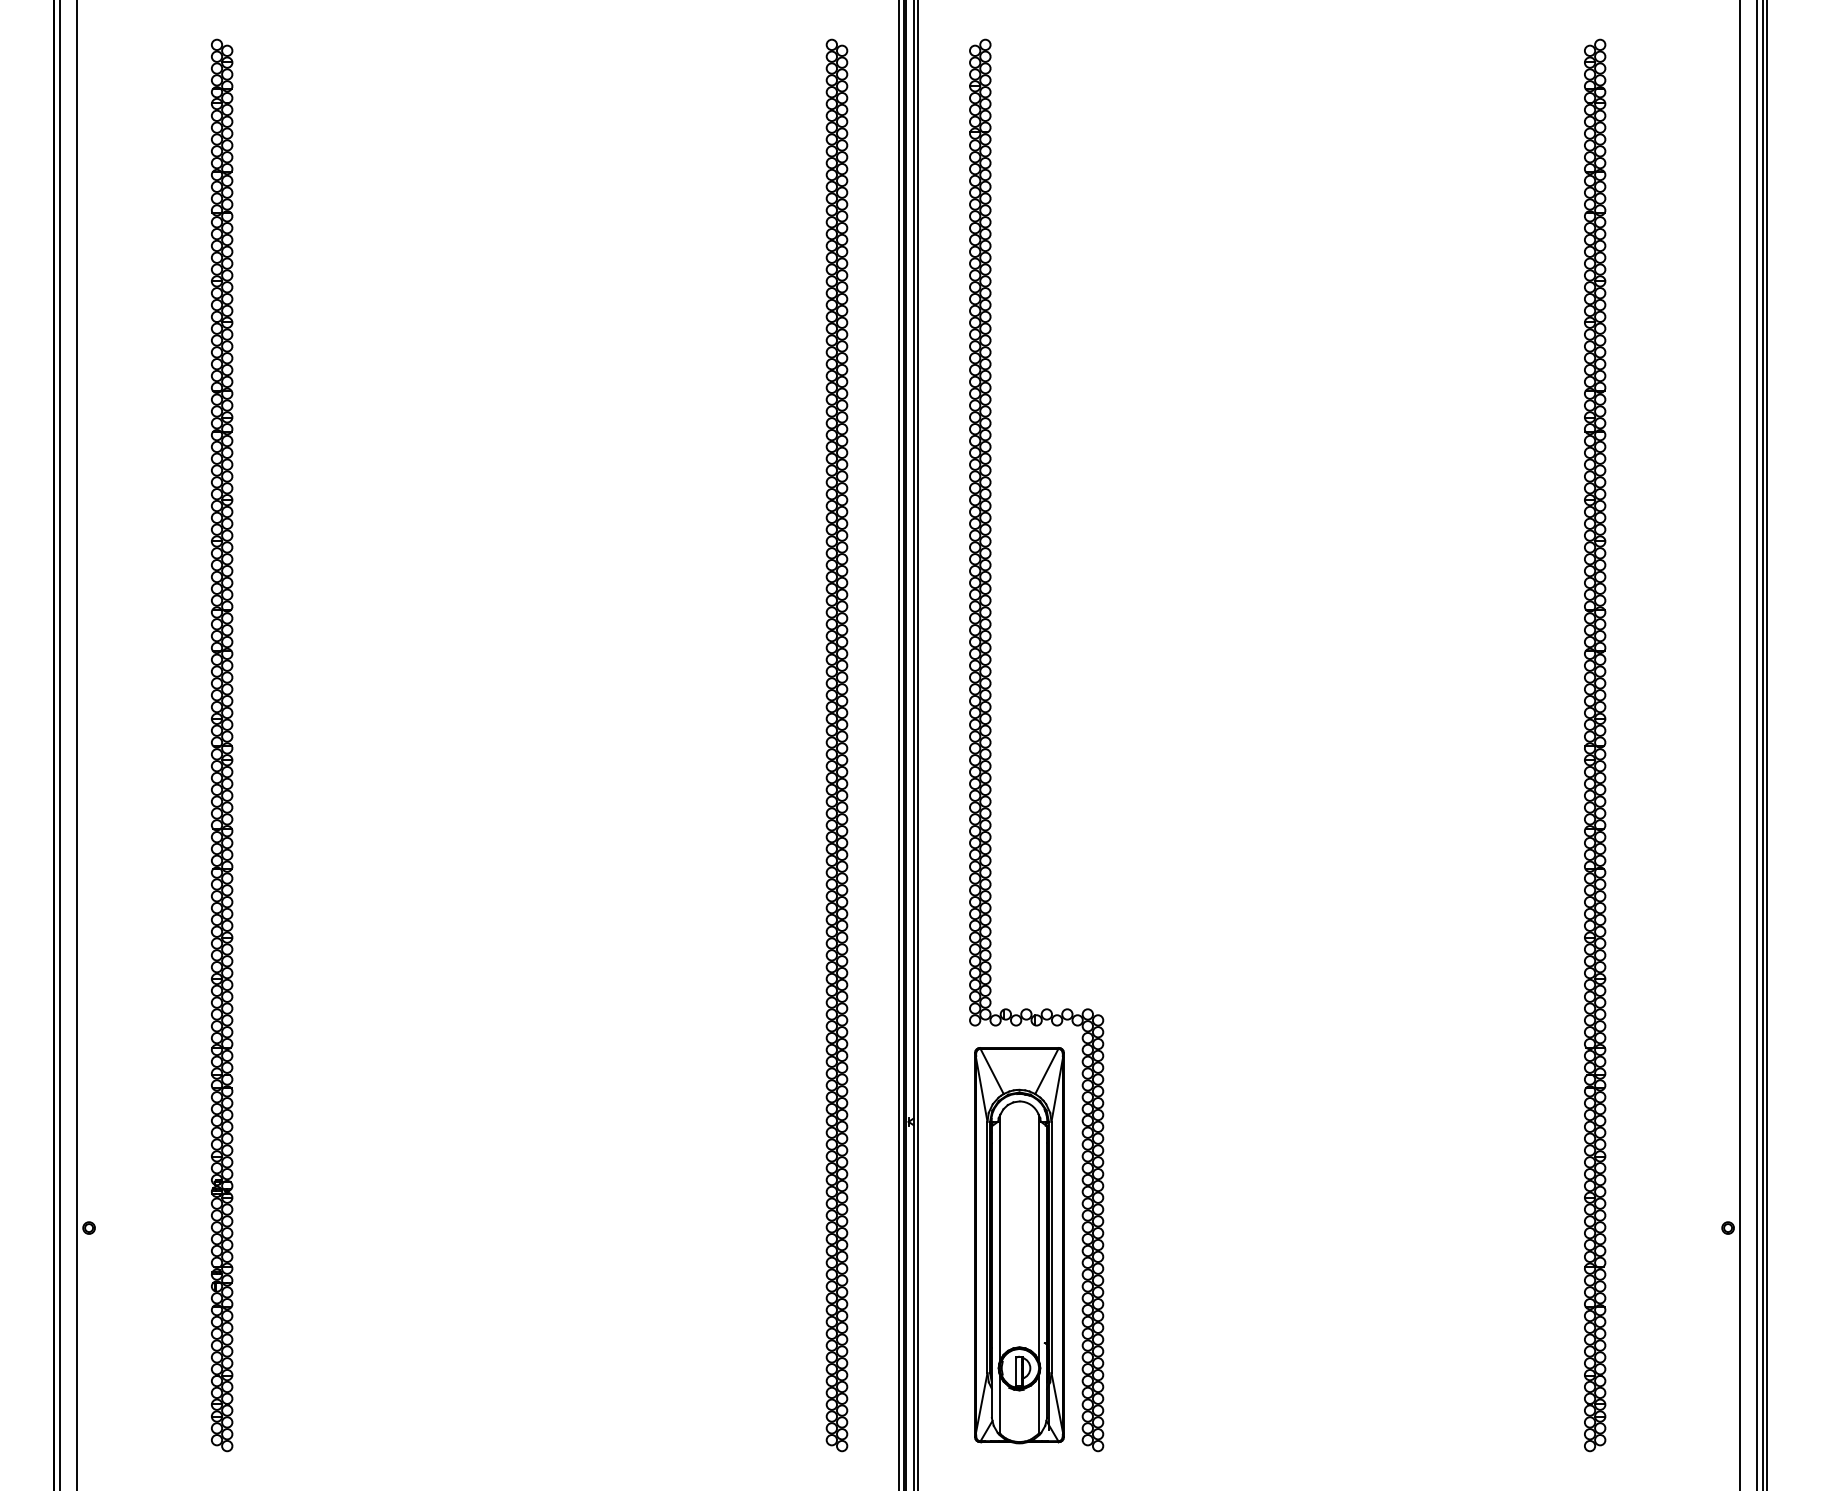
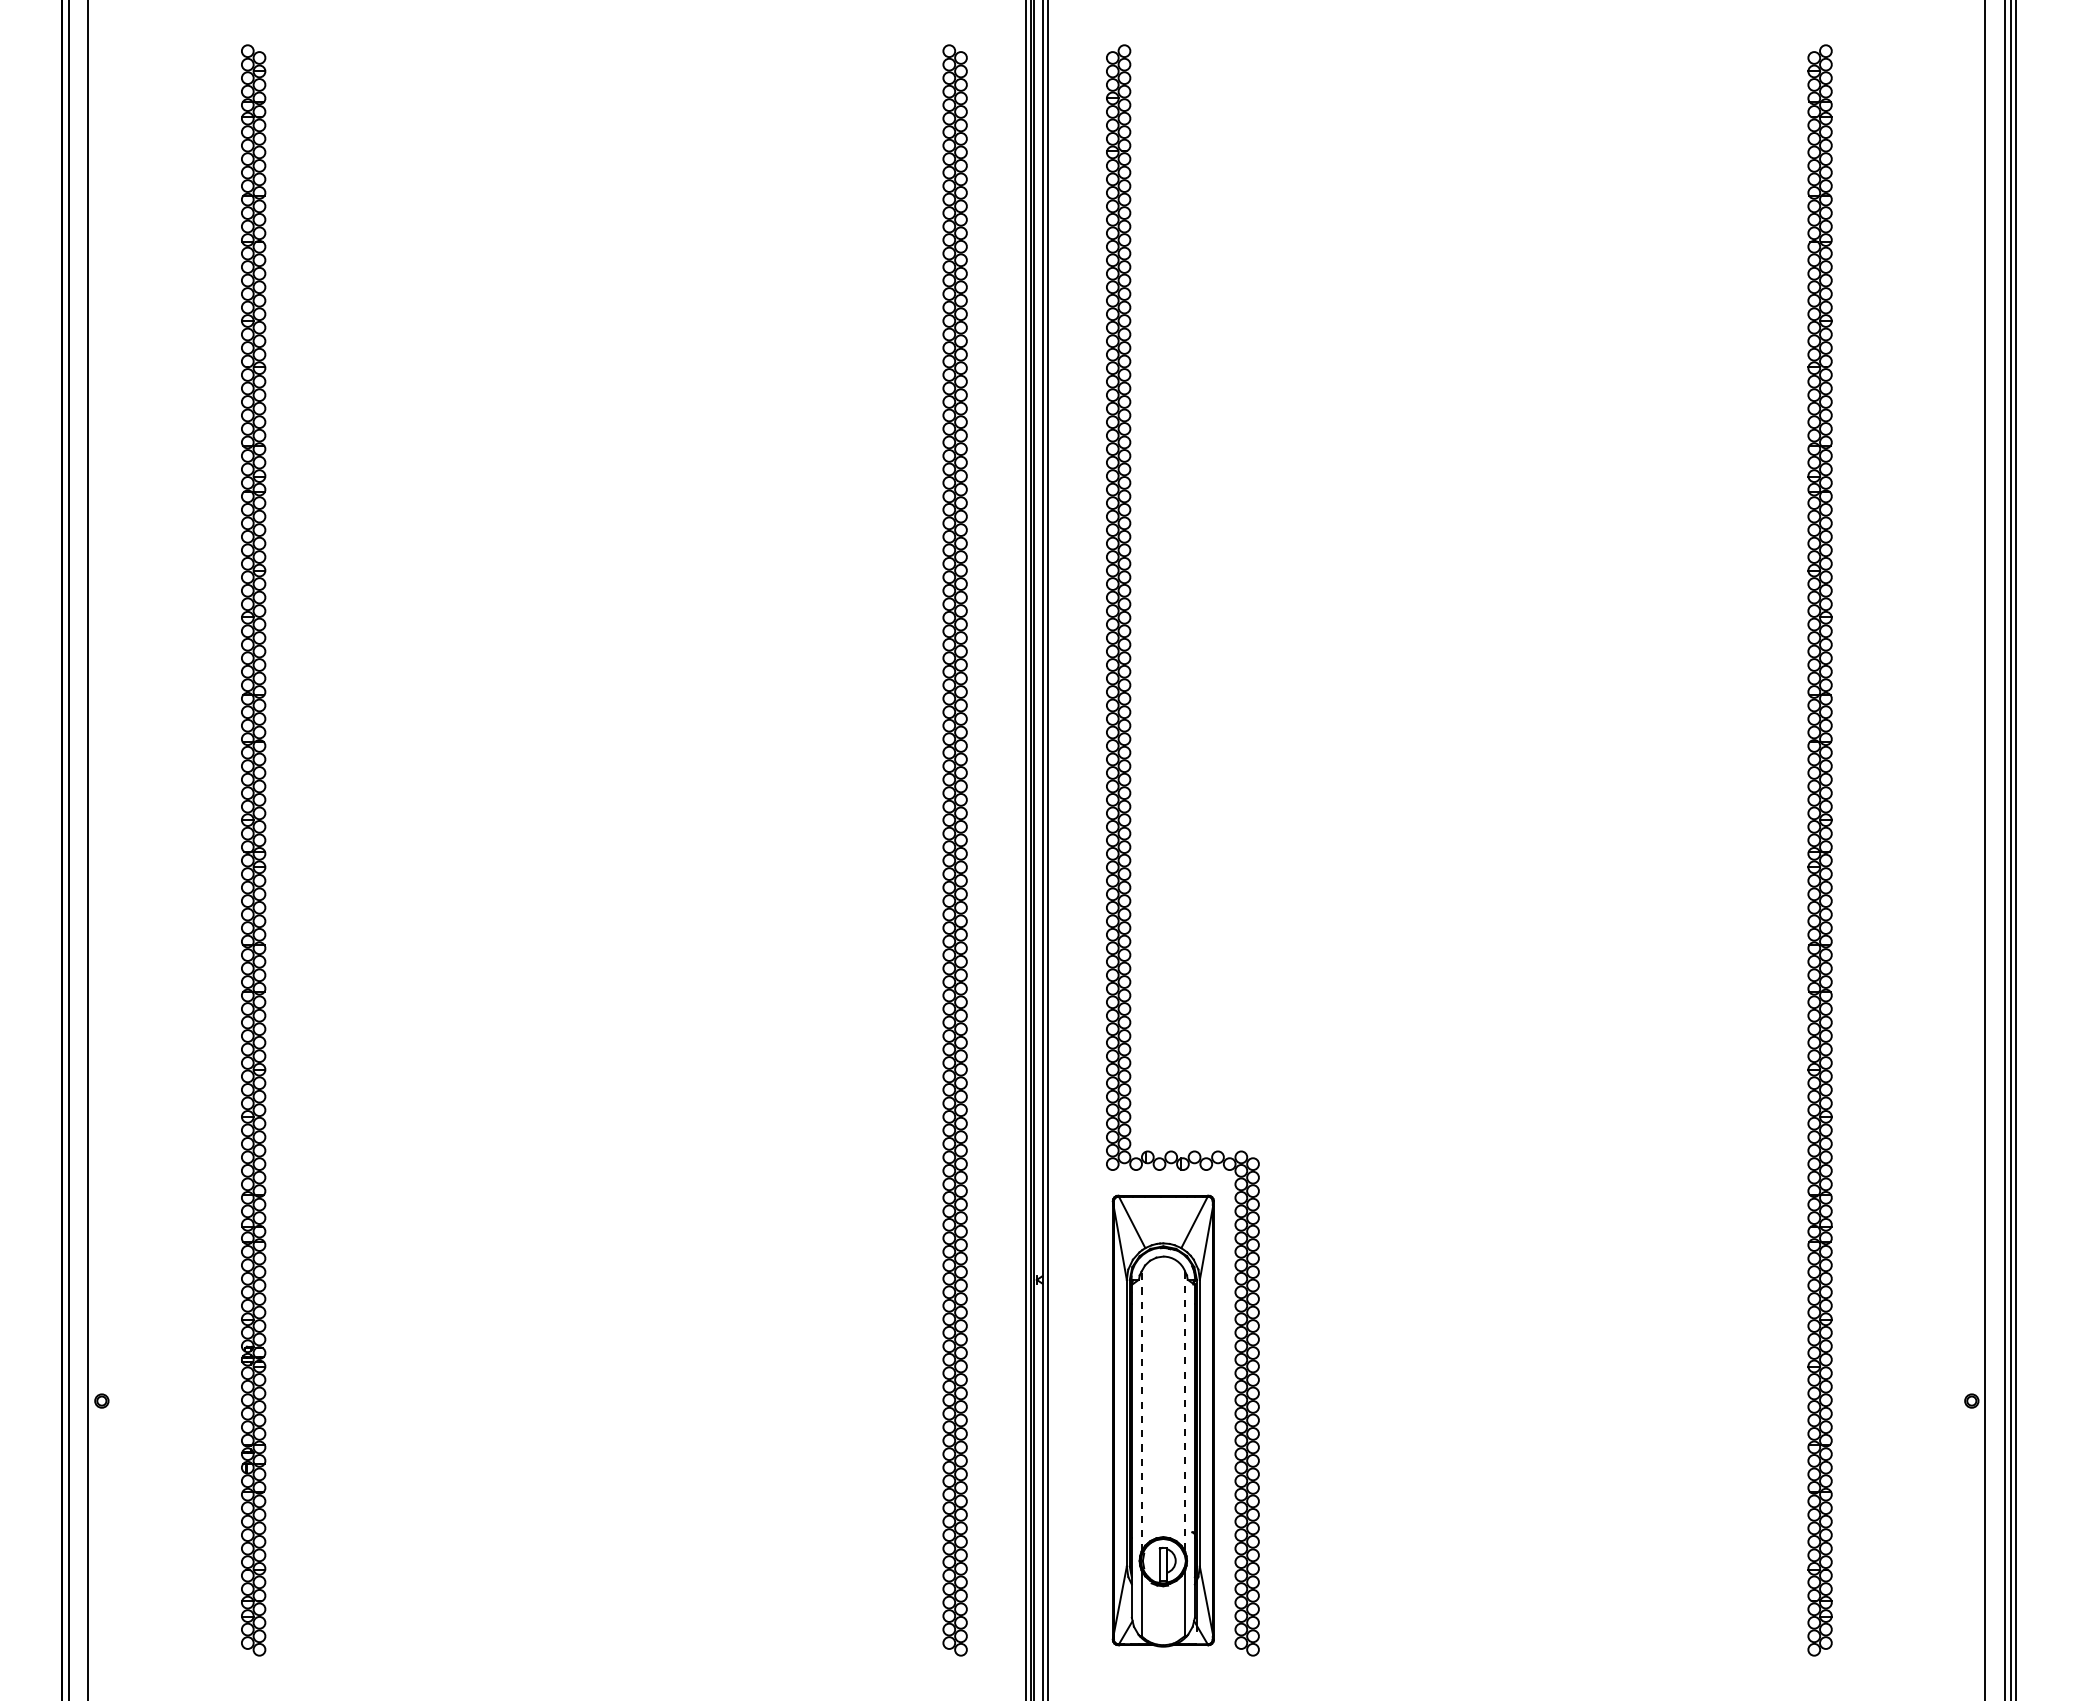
line: (1000, 1237) -> (1141, 1411), solid -> dashed
line: (1038, 1237) -> (1185, 1411), solid -> dashed

